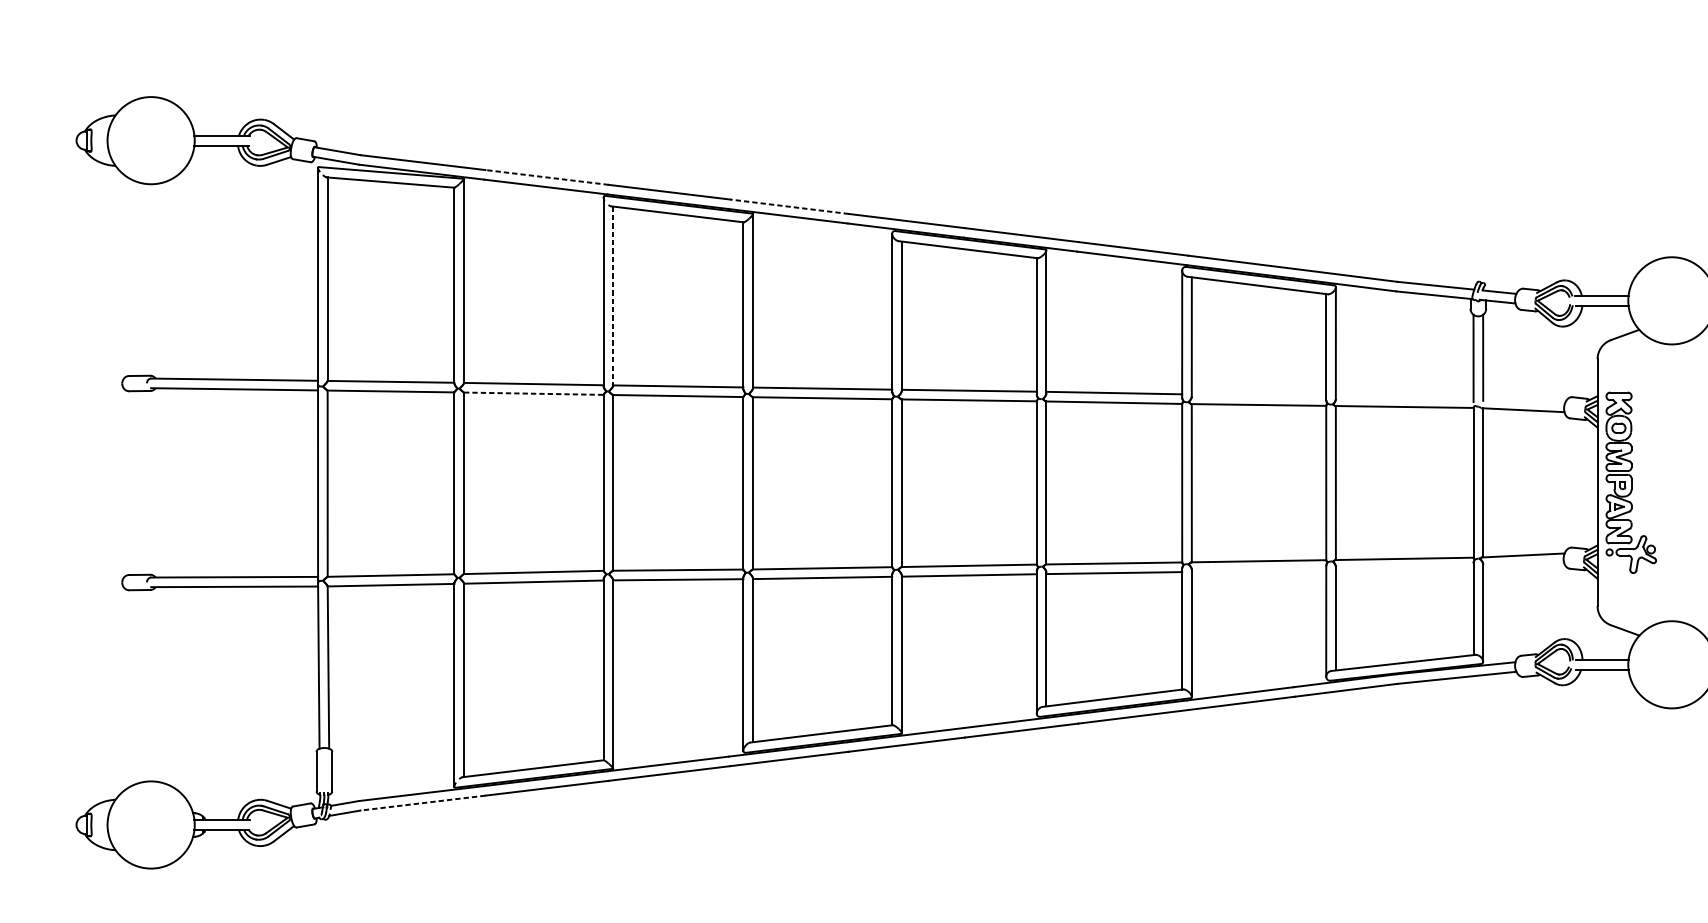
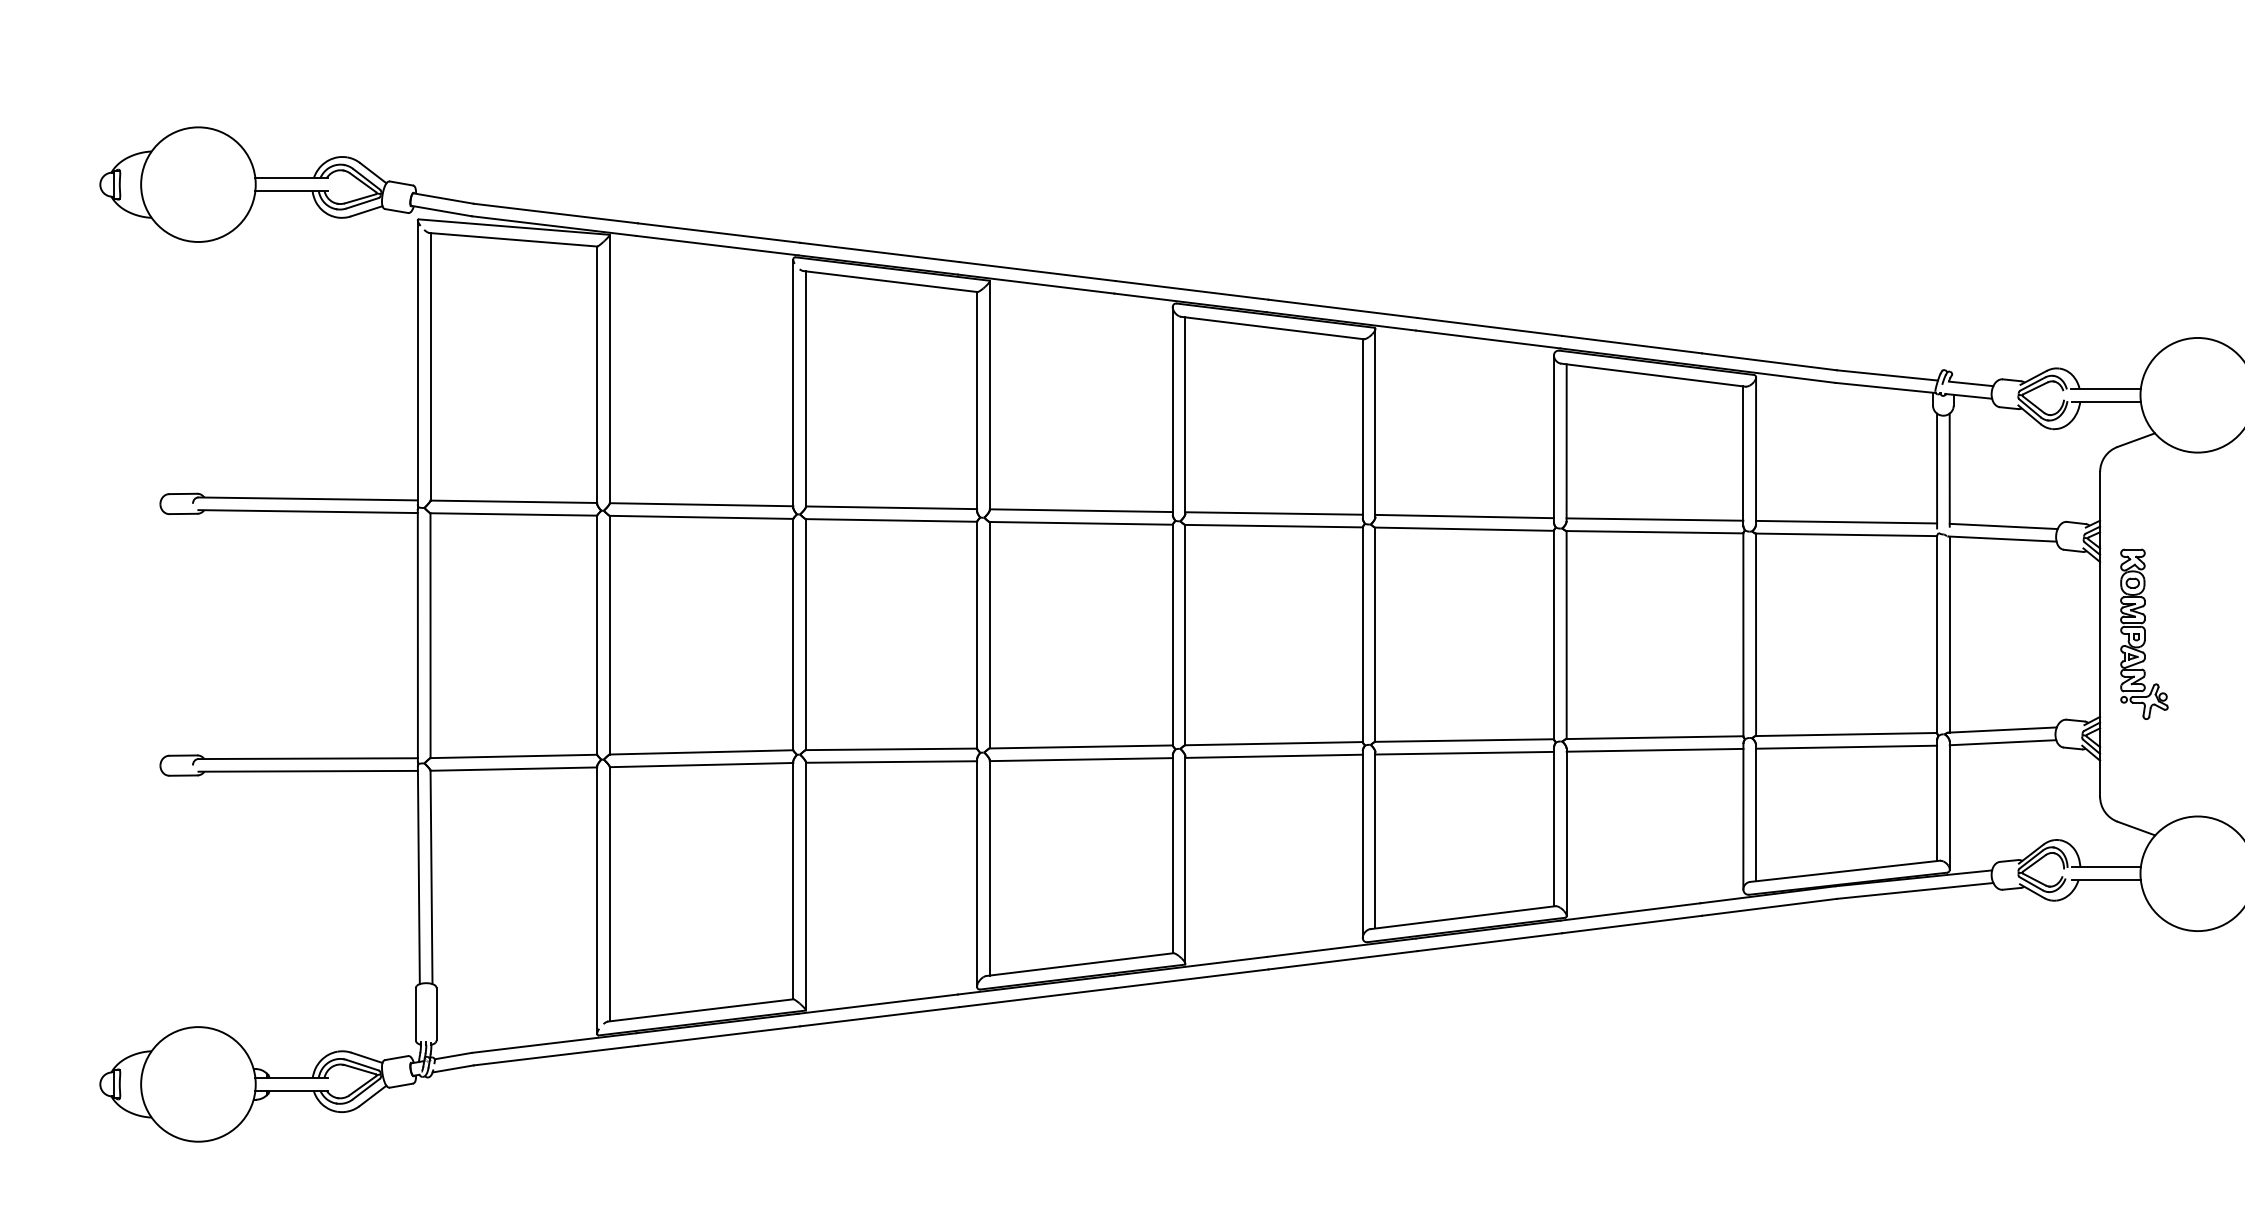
line: (547, 177) -> (719, 233), dashed -> solid
line: (789, 206) -> (1037, 271), dashed -> solid
line: (612, 296) -> (805, 389), dashed -> solid
line: (533, 393) -> (701, 517), dashed -> solid
line: (1258, 395) -> (1654, 519), added
line: (1404, 396) -> (1846, 521), added
line: (1524, 400) -> (2003, 526), added
part: (1631, 482) -> (2144, 633), size x0.71
line: (1523, 564) -> (2002, 742), added
line: (1404, 567) -> (1846, 746), added
line: (1258, 570) -> (1654, 749), added
line: (422, 803) -> (555, 1055), dashed -> solid

